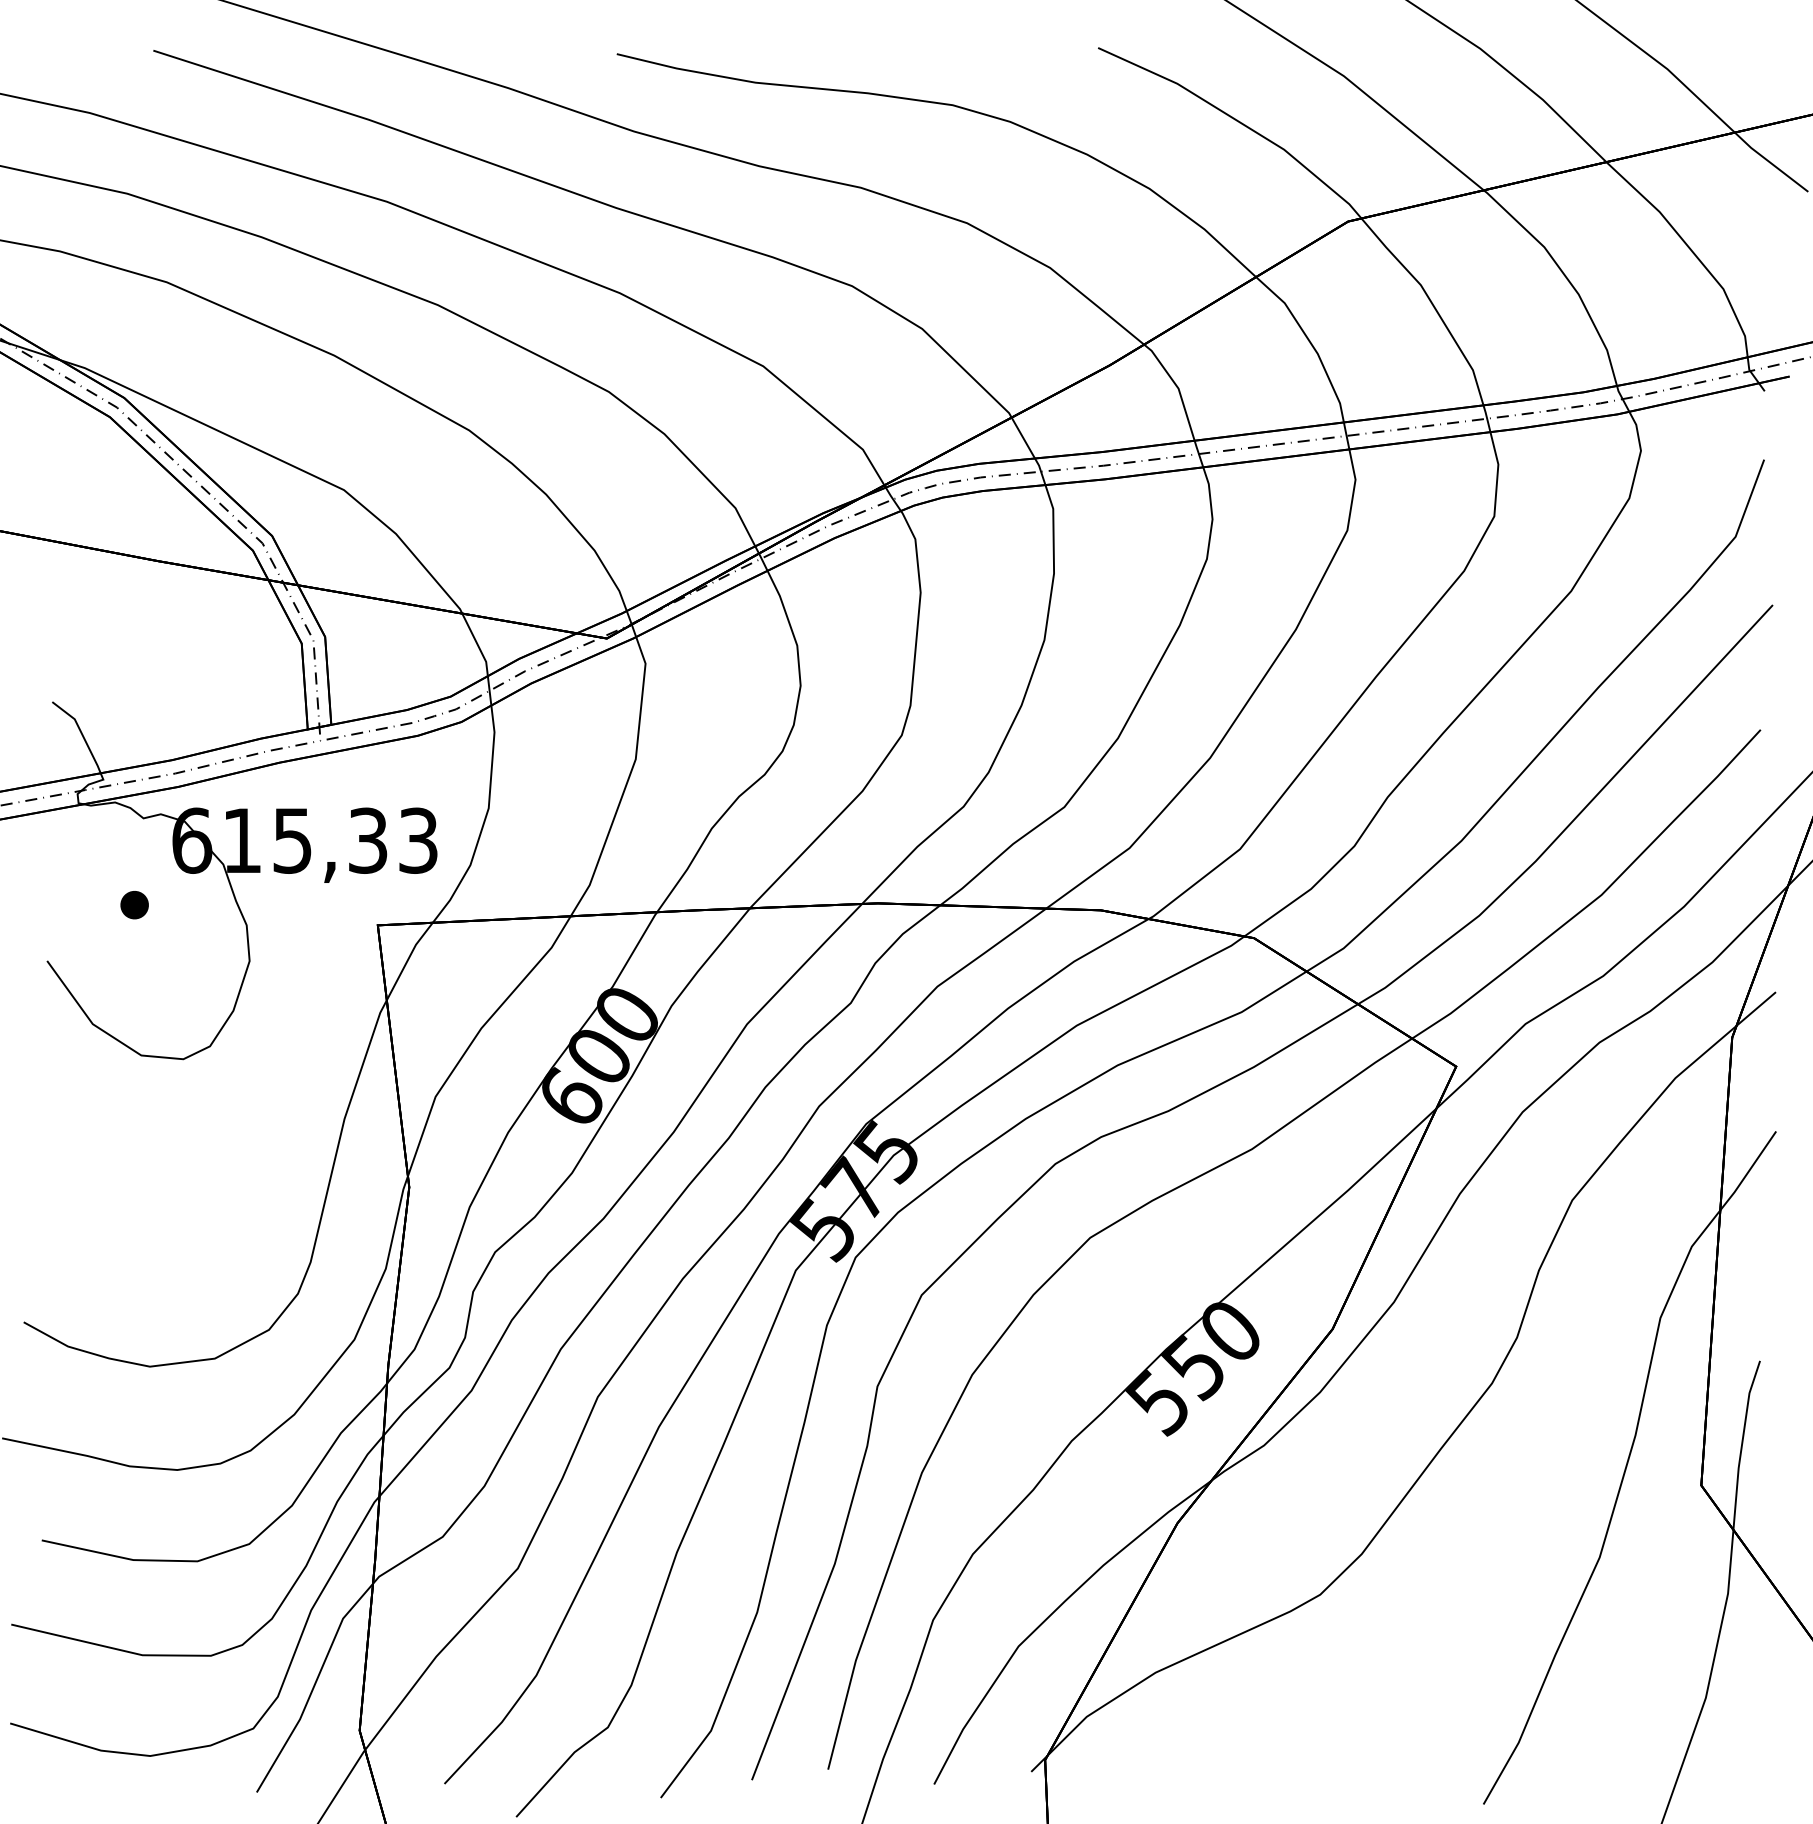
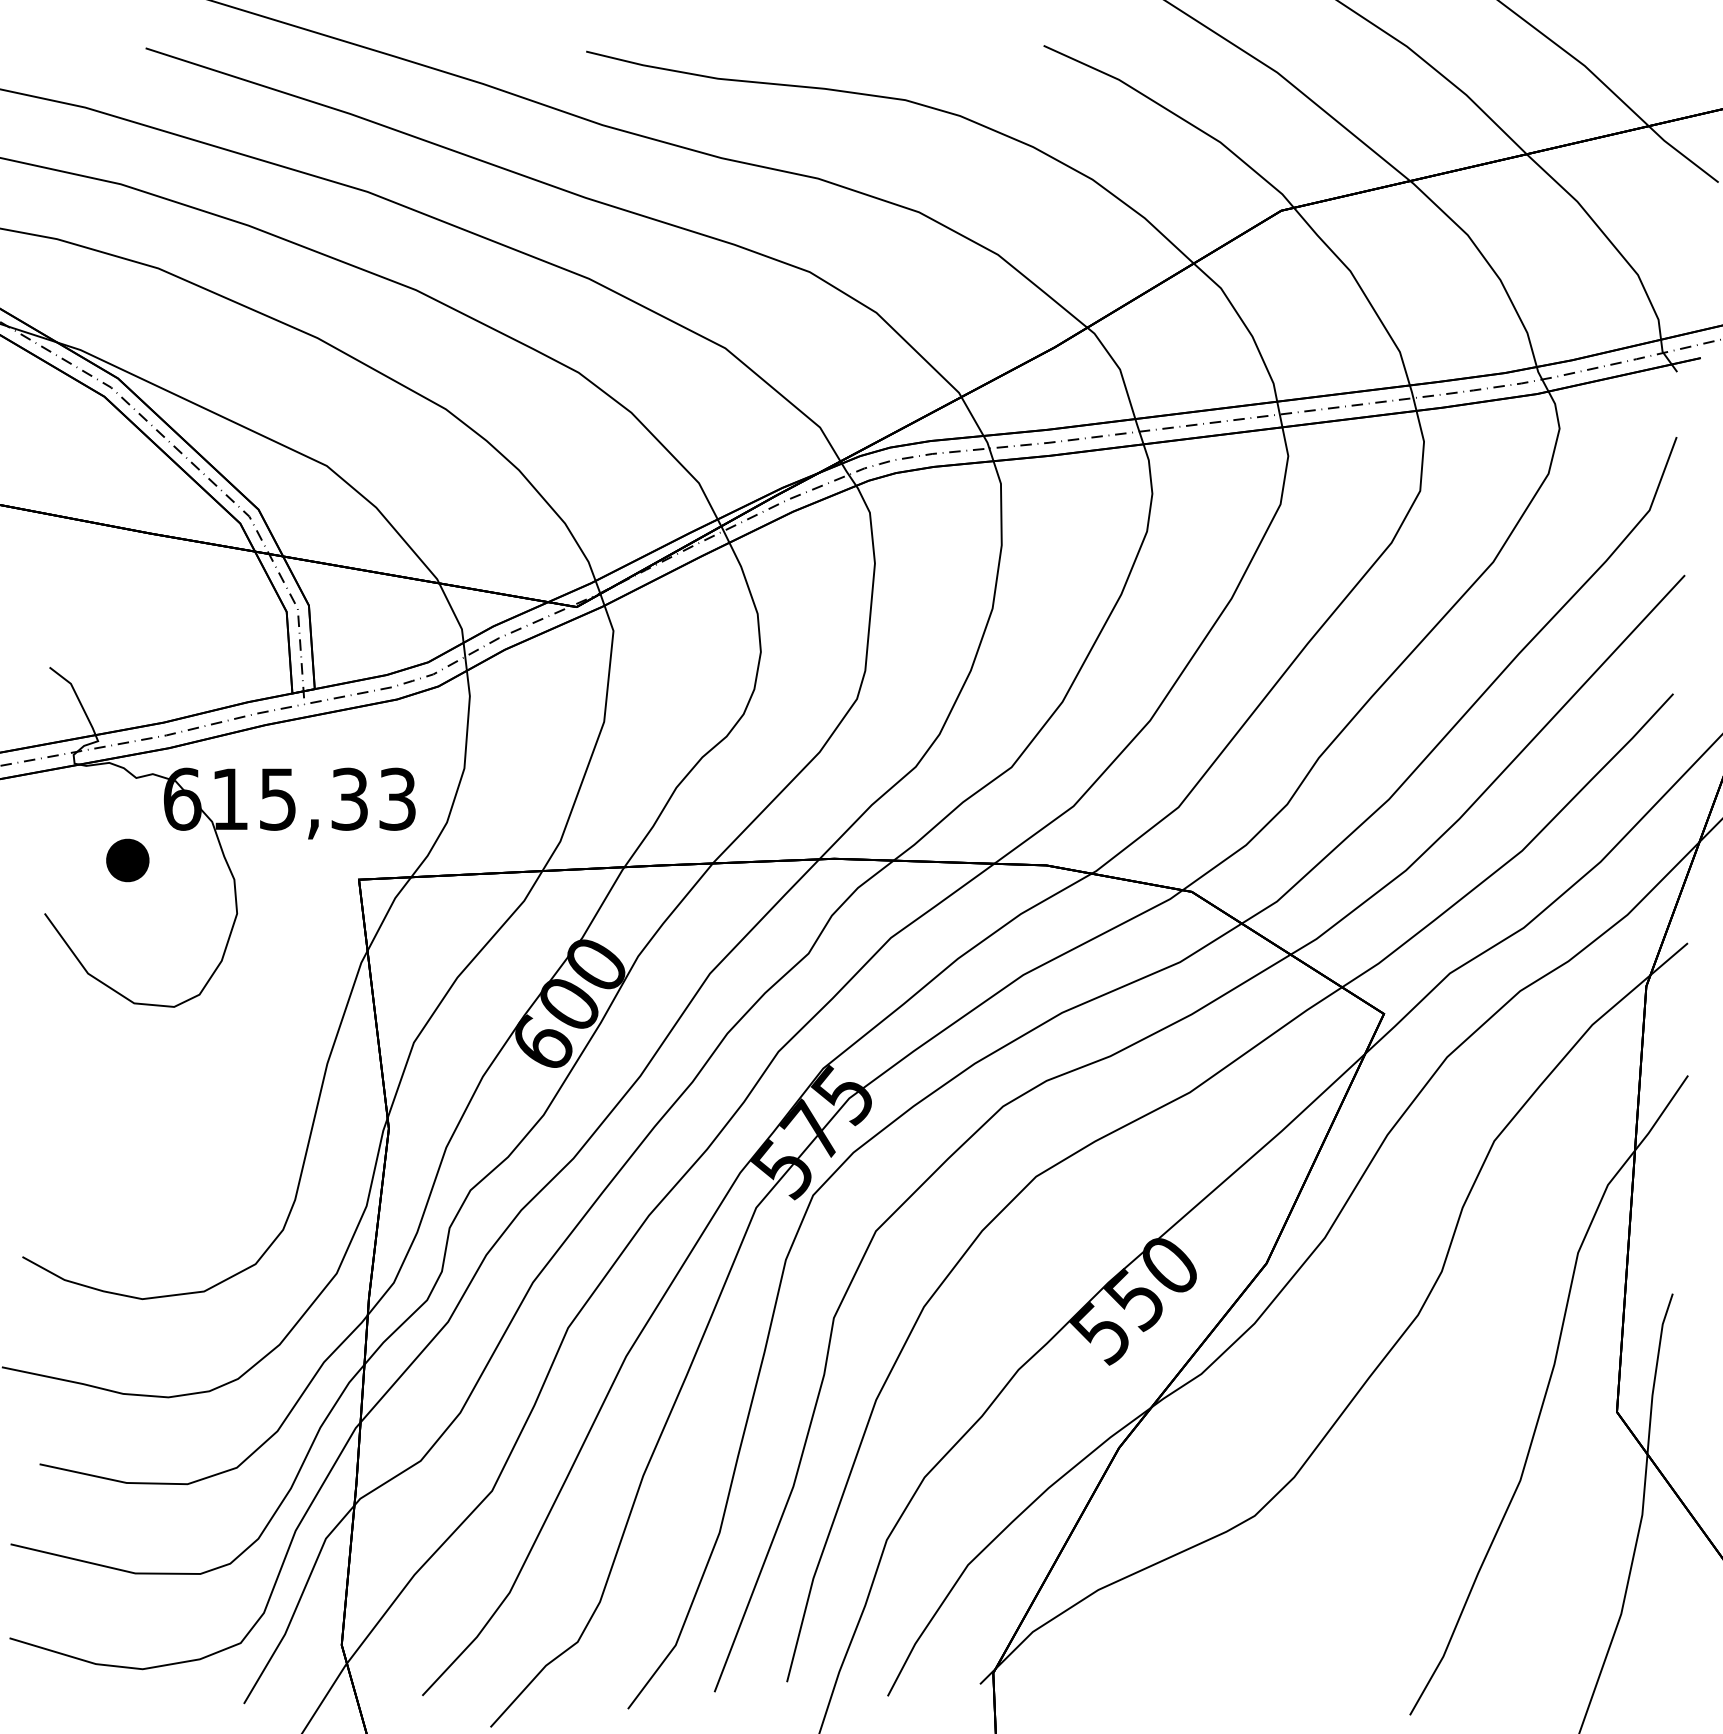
part: (134, 905) -> (127, 860), size x1.6

